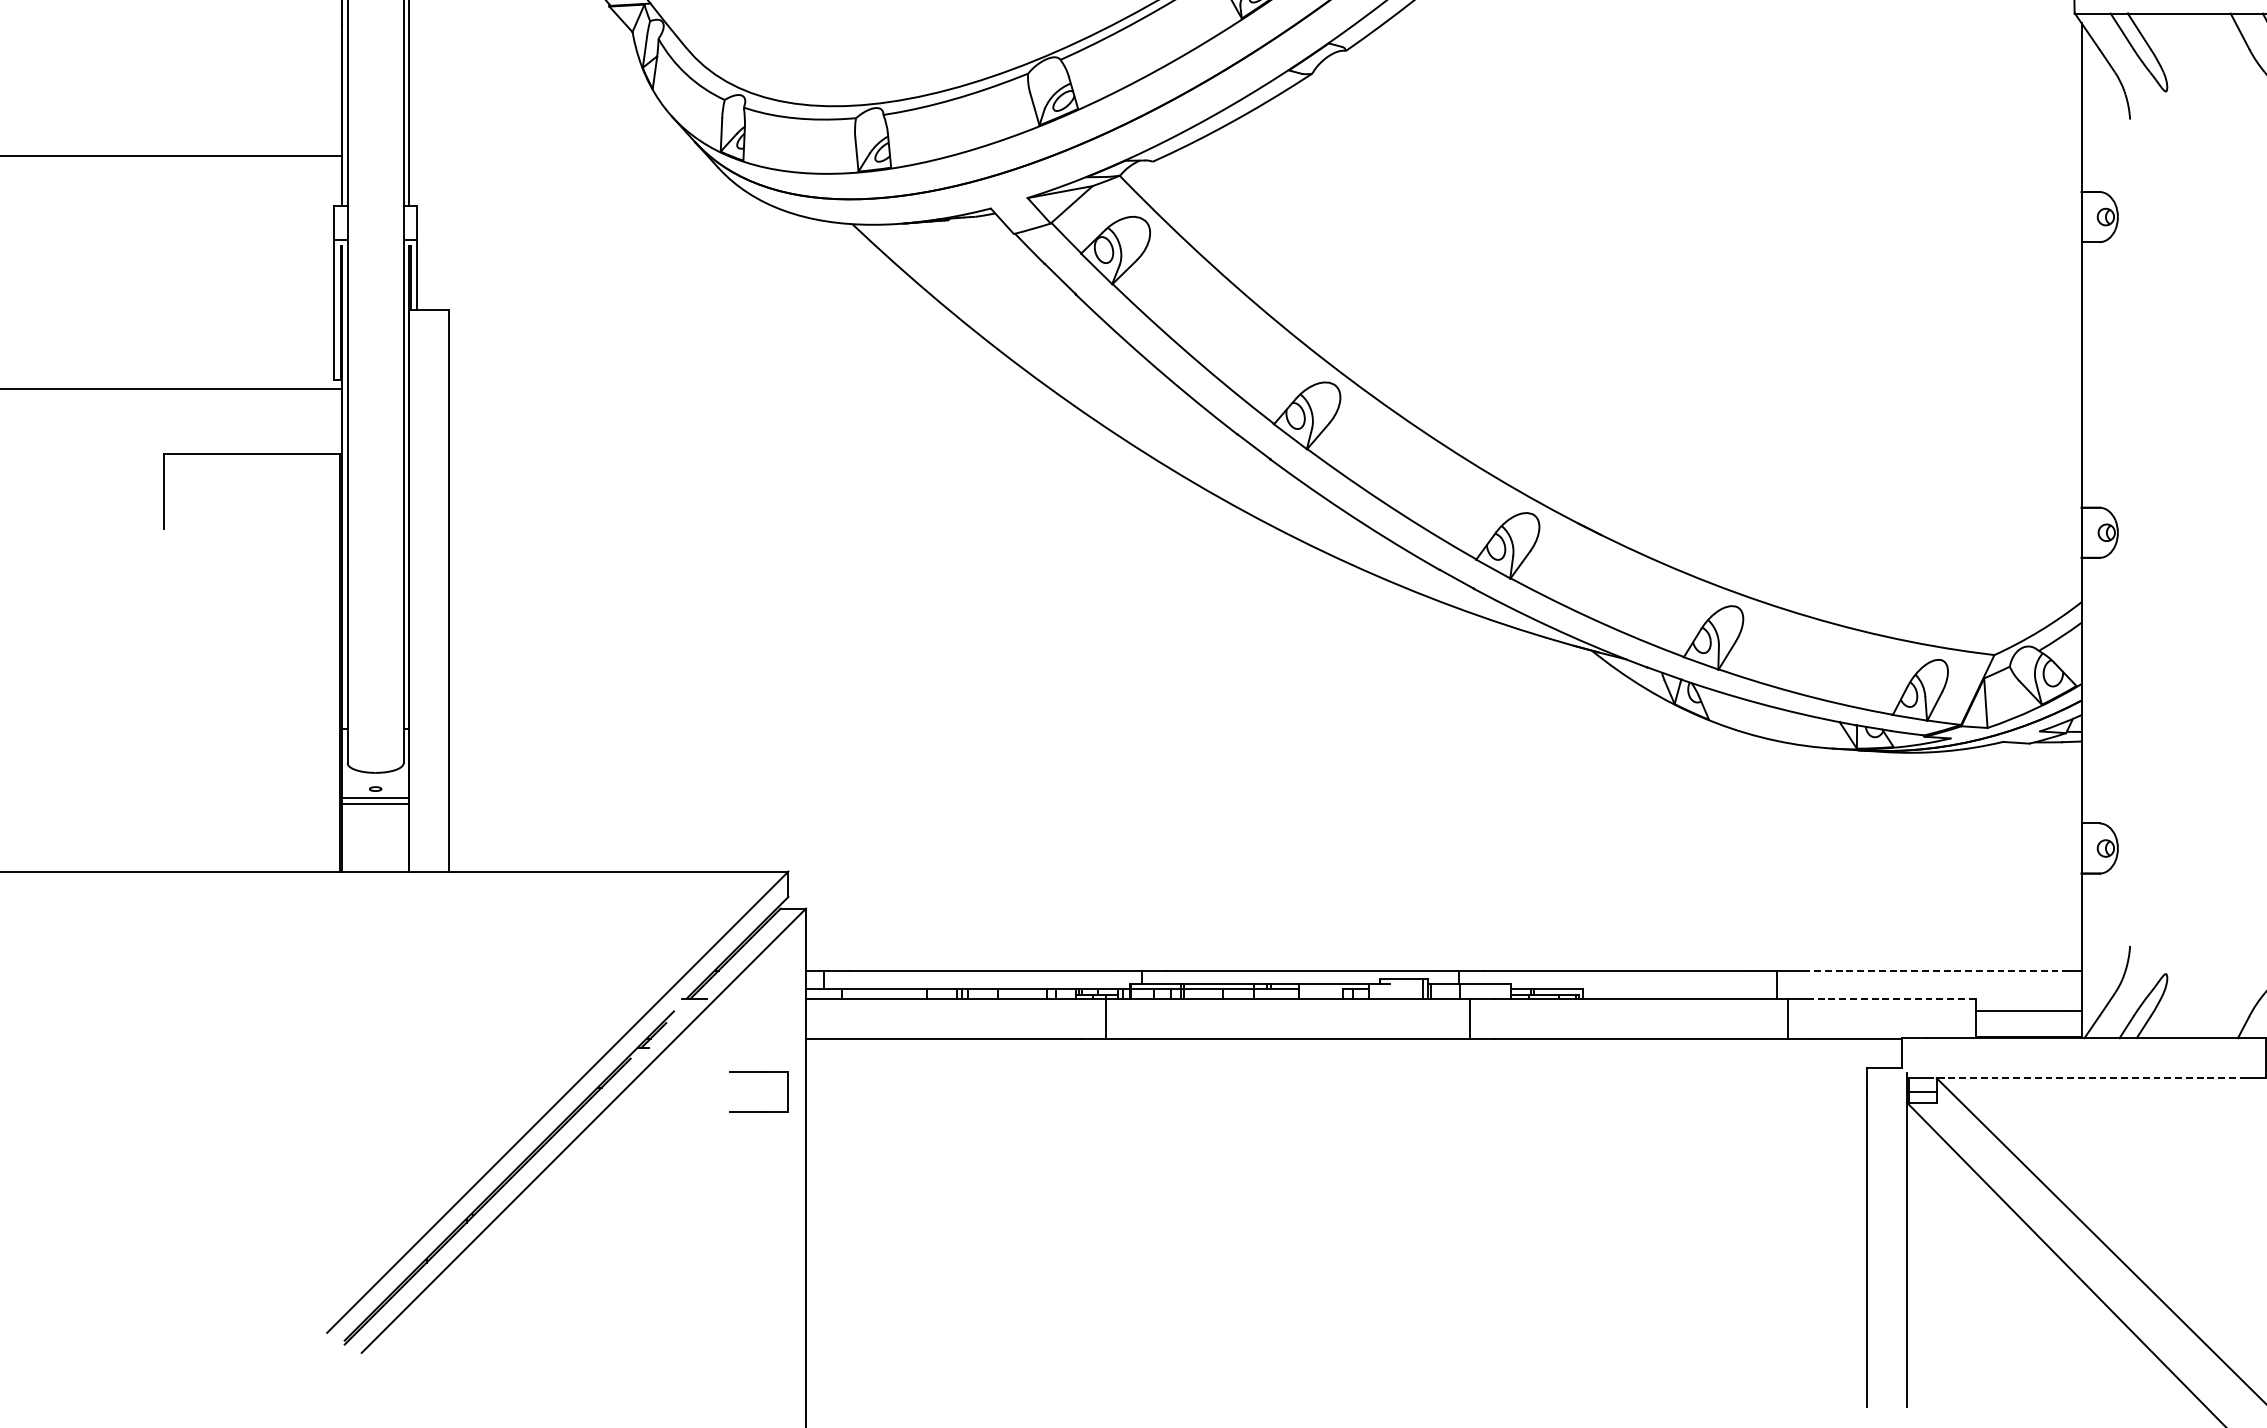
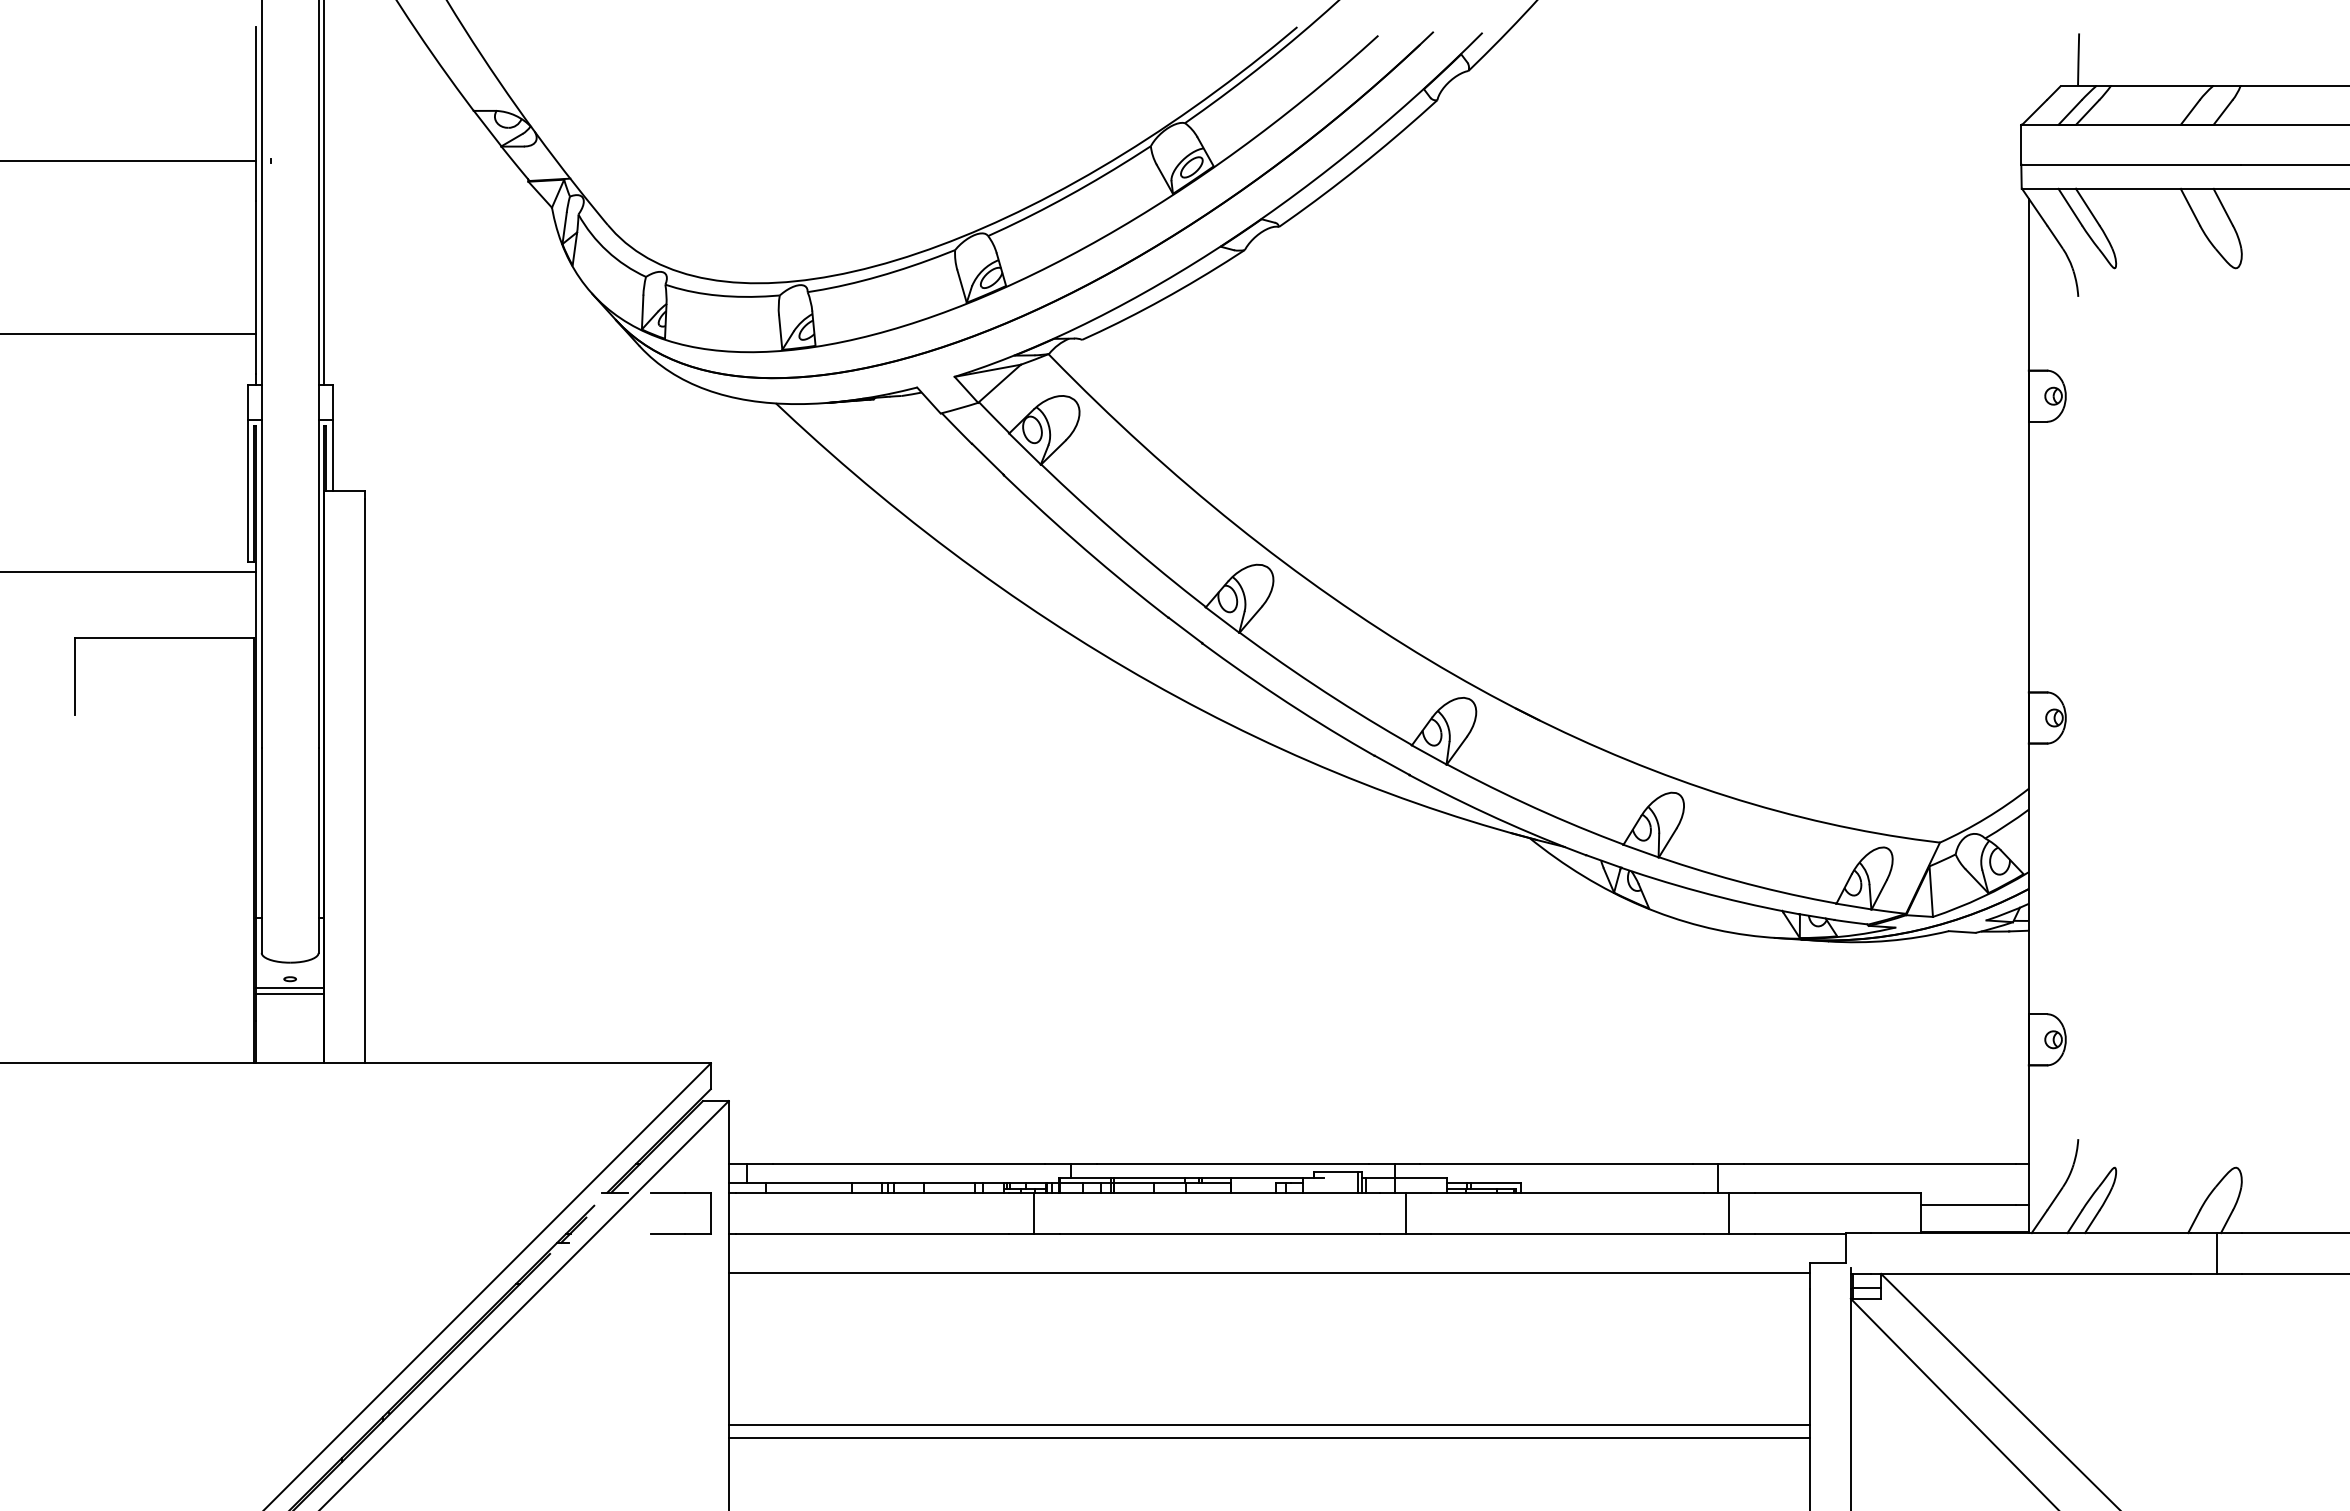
line: (1935, 970) -> (1879, 1164), dashed -> solid
line: (1893, 998) -> (1837, 1192), dashed -> solid
part: (758, 1072) -> (680, 1193), moved
line: (1335, 1077) -> (1268, 1273), added
line: (2084, 1077) -> (2031, 1273), dashed -> solid
line: (1335, 1226) -> (1268, 1424), added
line: (1335, 1239) -> (1268, 1438), added

